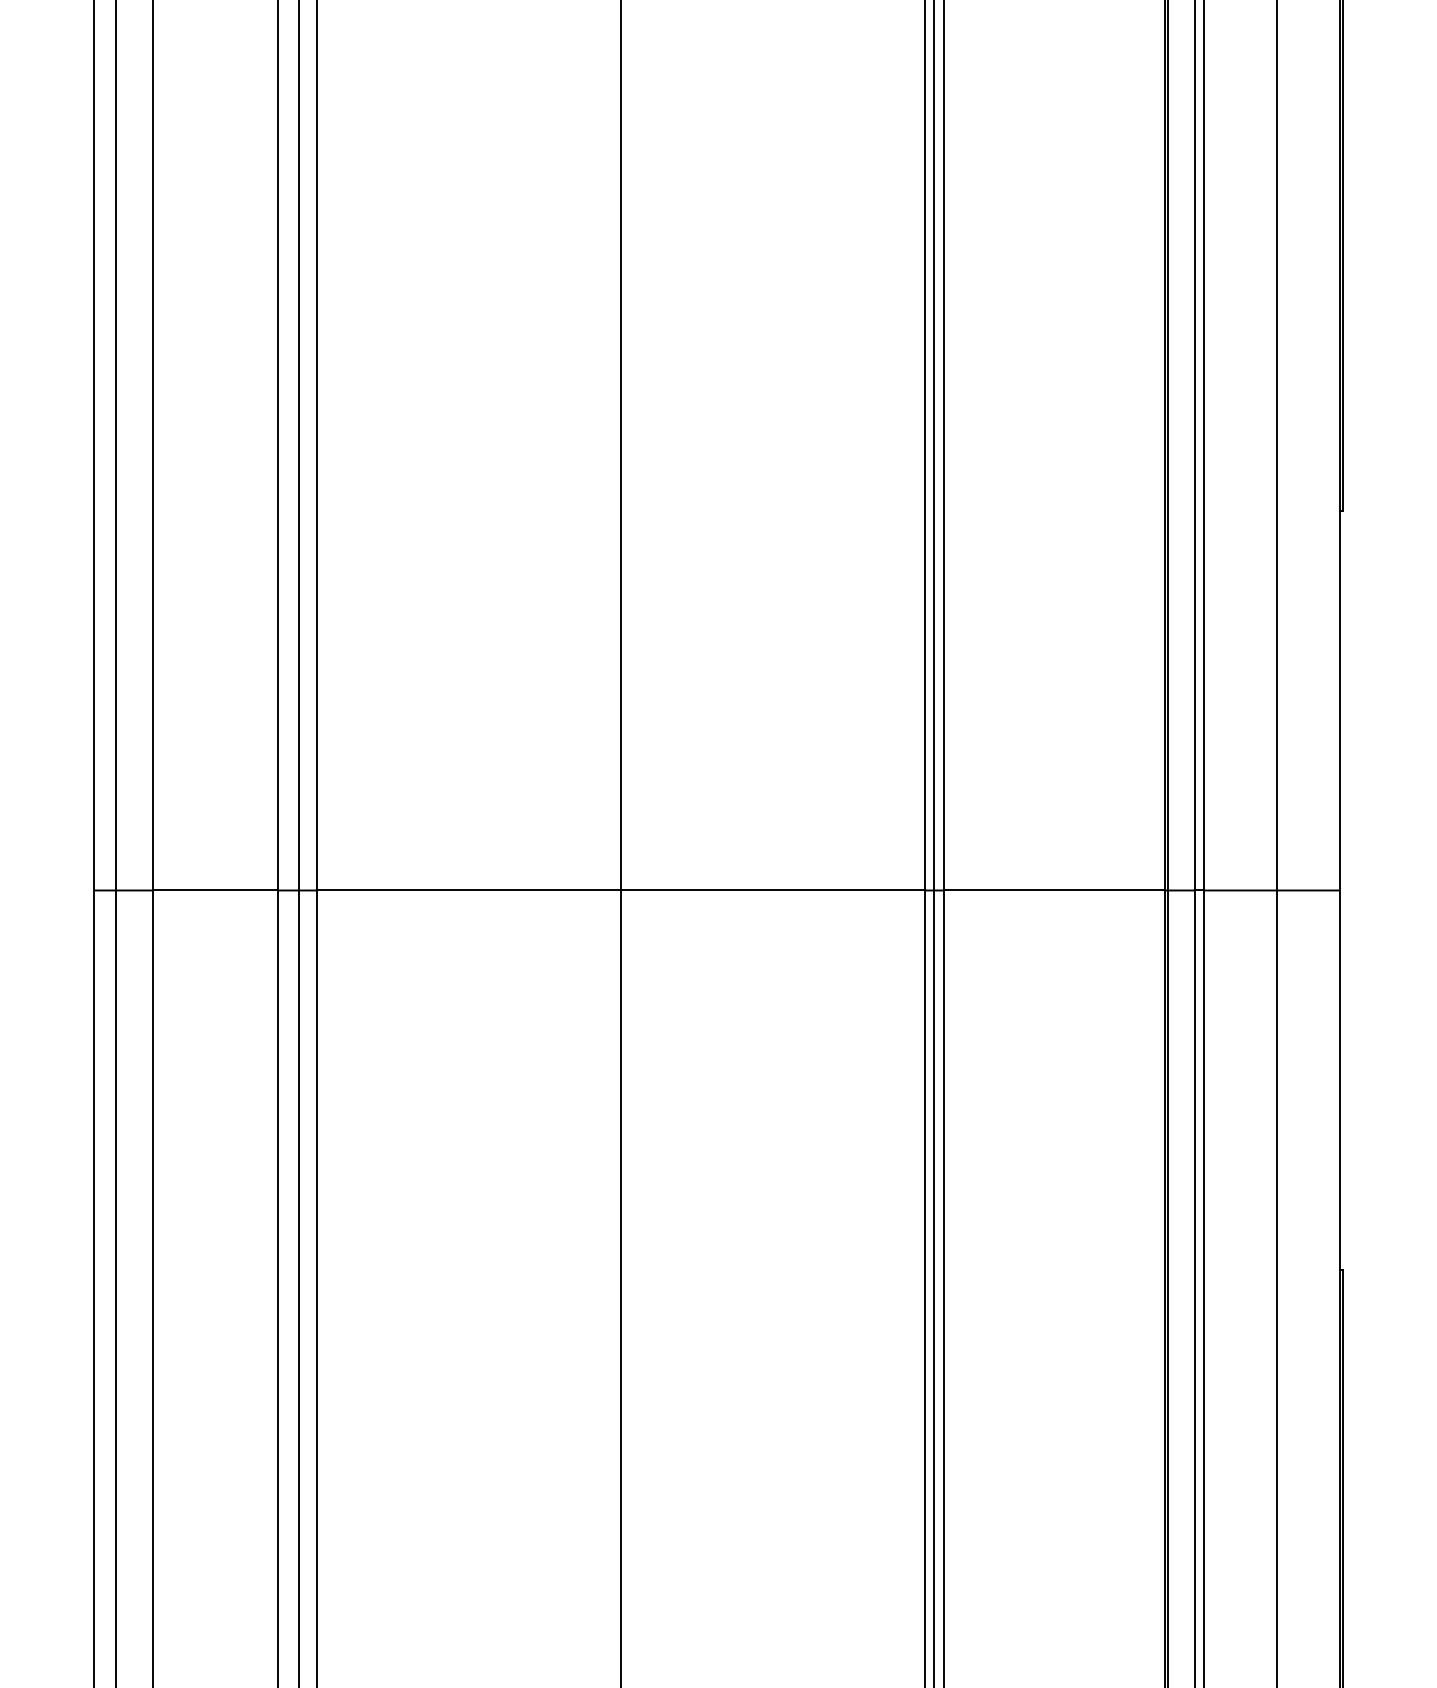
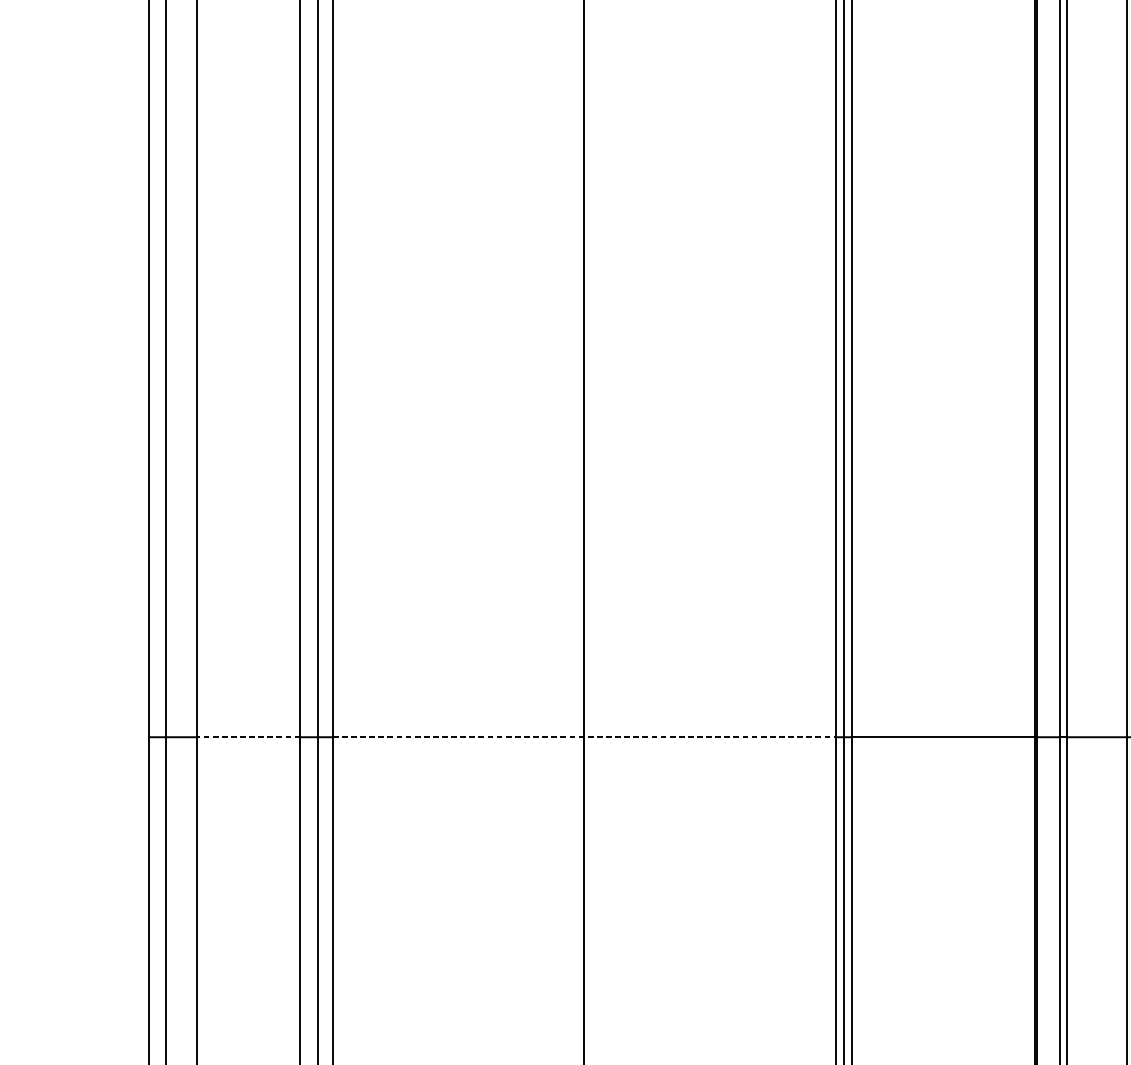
line: (214, 890) -> (248, 737), solid -> dashed
line: (621, 890) -> (585, 737), solid -> dashed

